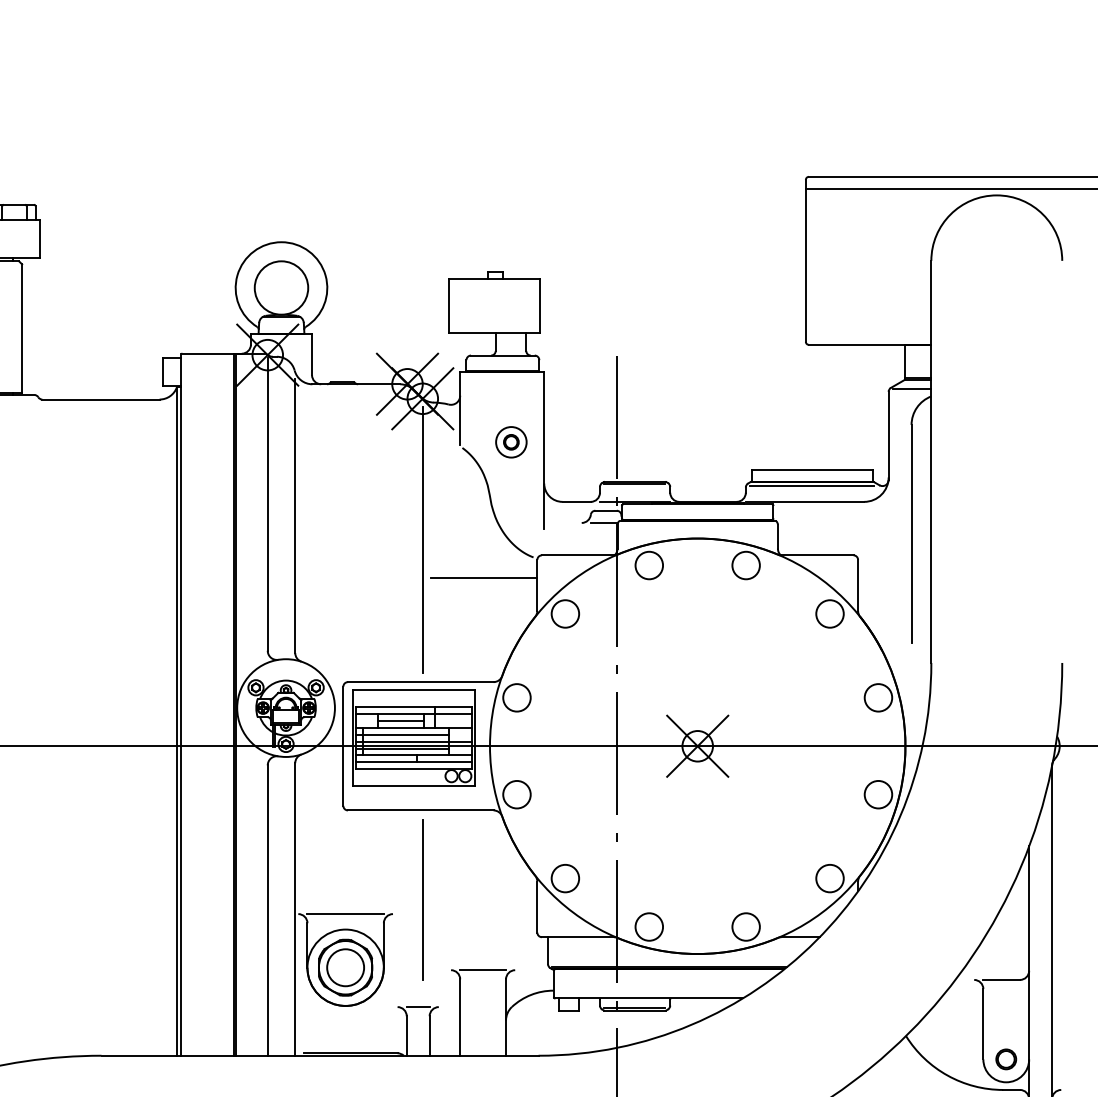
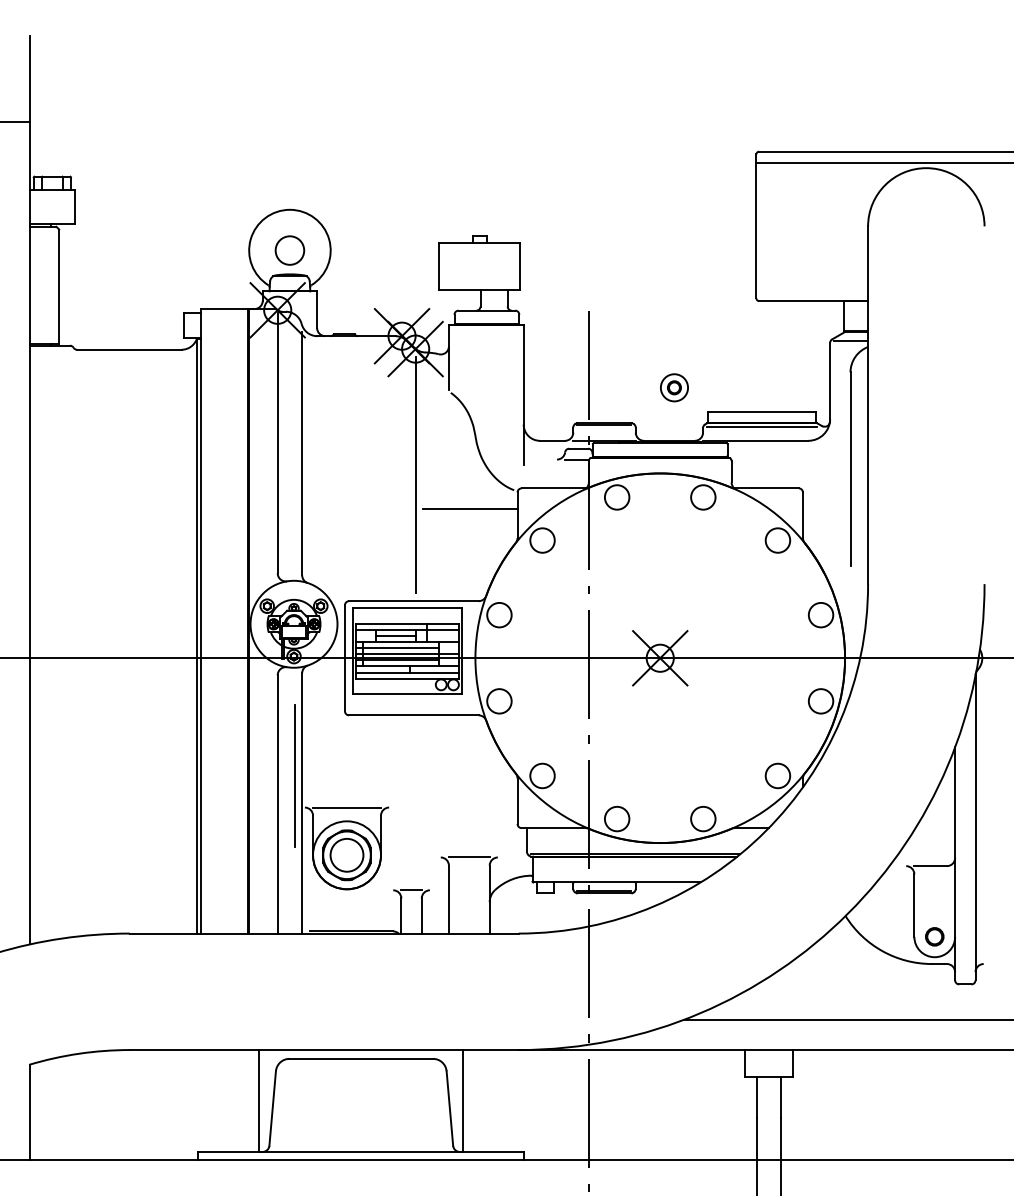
circle: (281, 287) -> (289, 250), size x0.6
part: (511, 441) -> (674, 387), moved
line: (422, 899) -> (294, 775), moved

